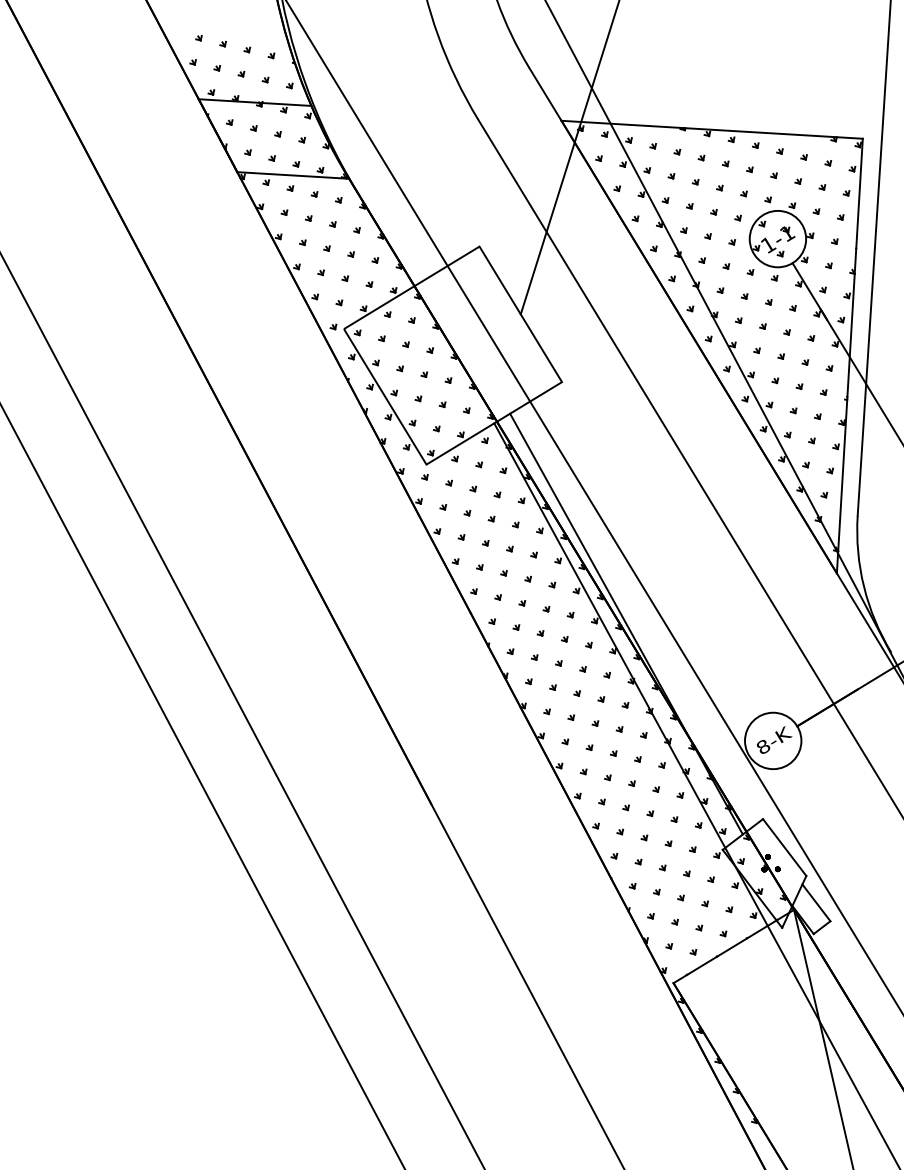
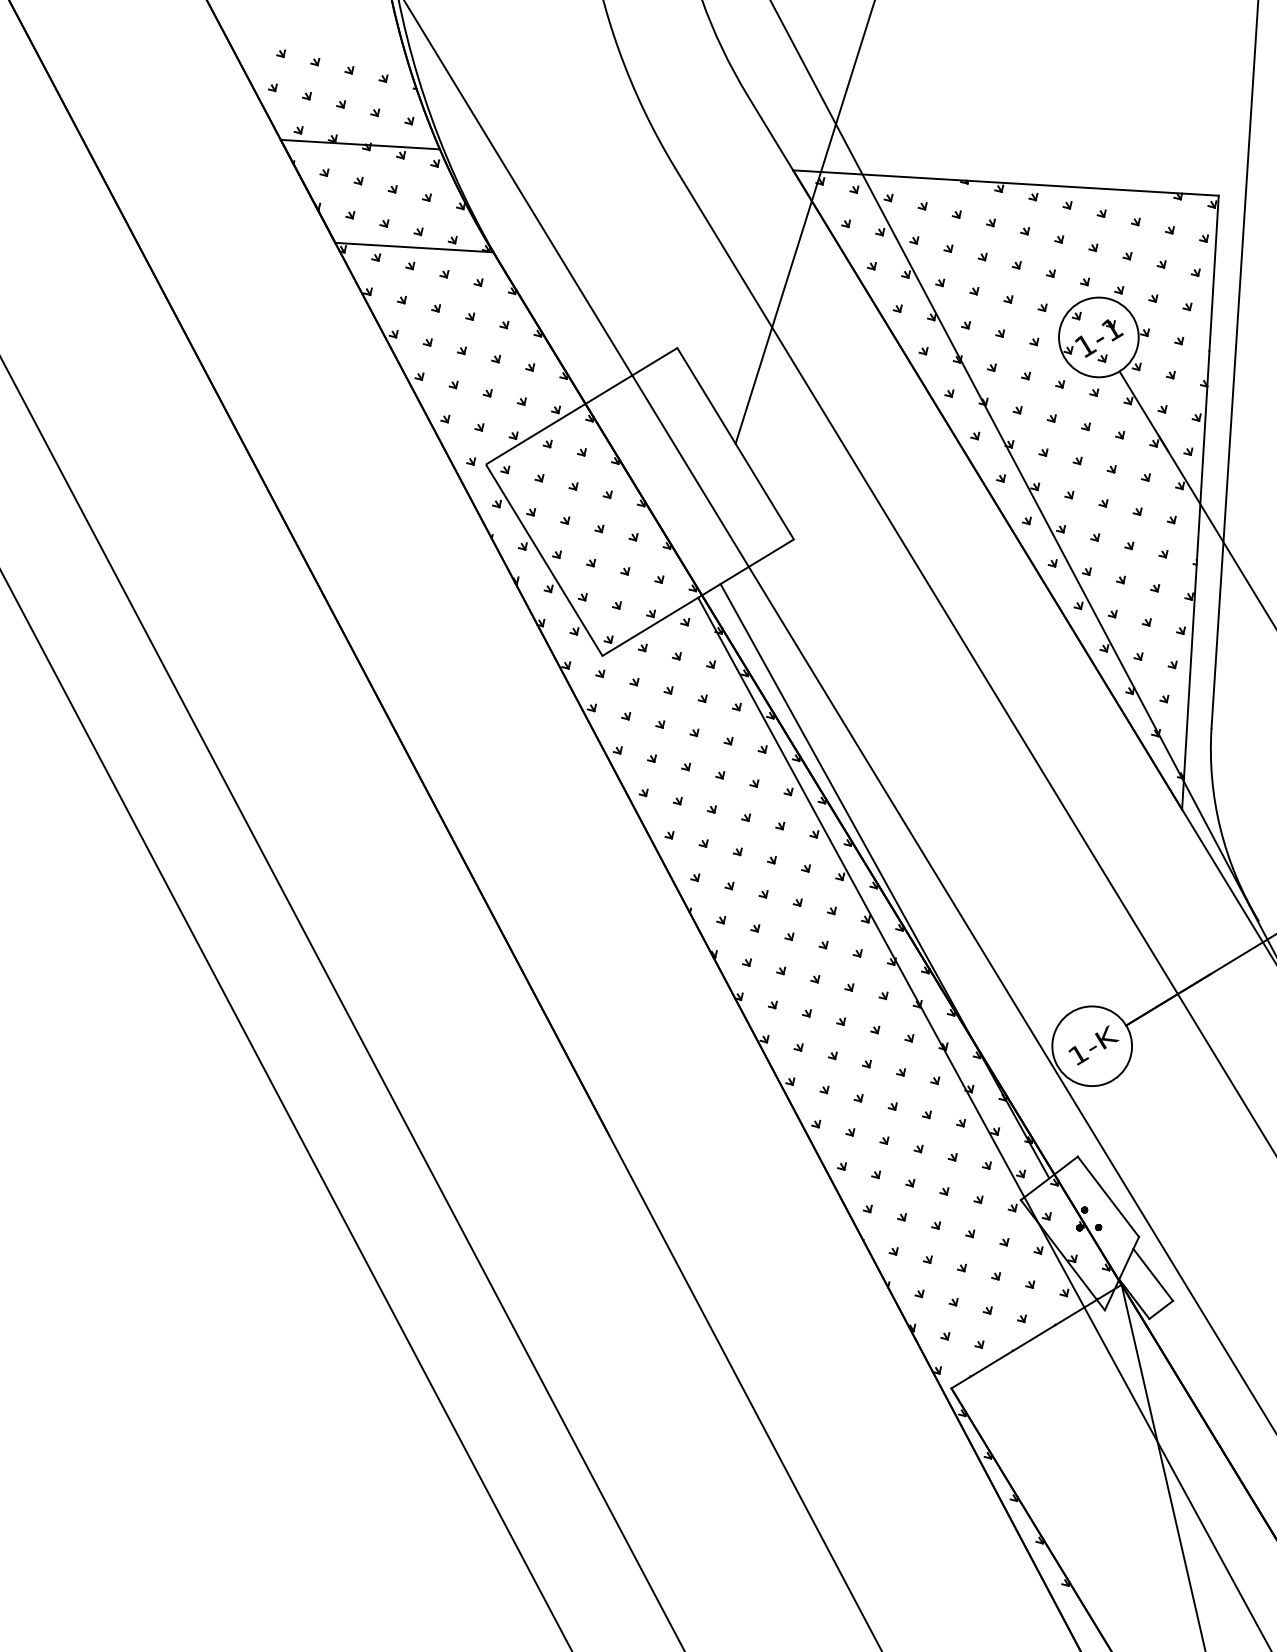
text: (763, 746) -> (1078, 1054), 8-K -> 1-K

